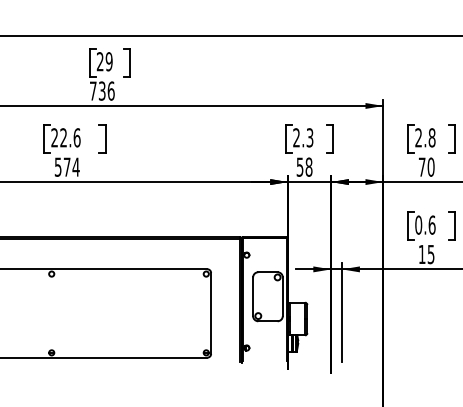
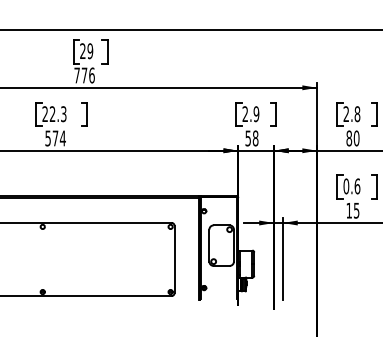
text: (102, 91) -> (84, 75), 736 -> 776
text: (310, 137) -> (256, 113), 2.3 -> 2.9
text: (76, 138) -> (63, 114), 22.6 -> 22.3
text: (422, 167) -> (349, 138), 70 -> 80

